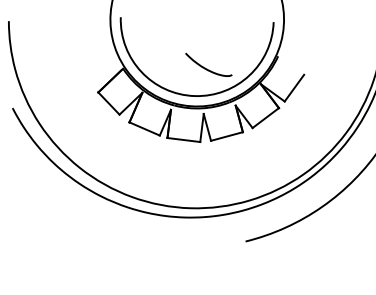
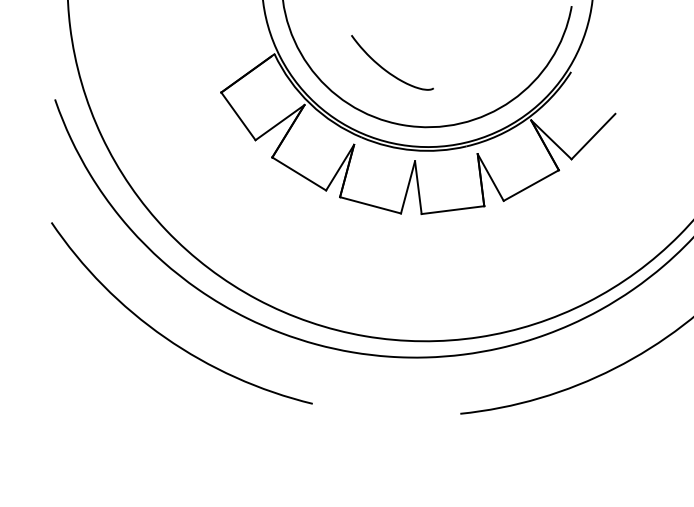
curve: (207, 68) -> (388, 69), moved
arc: (87, 222) -> (166, 335), added

